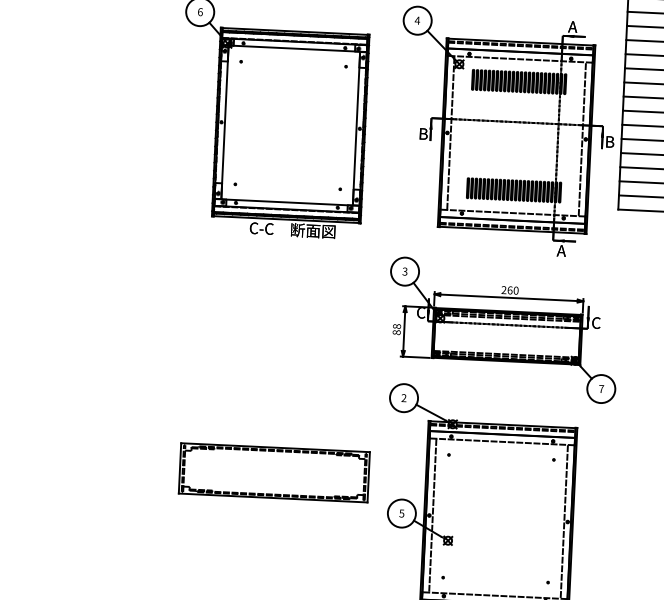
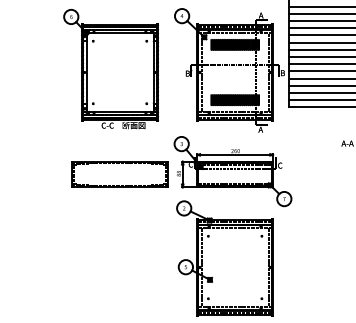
part: (273, 472) -> (119, 174), moved

